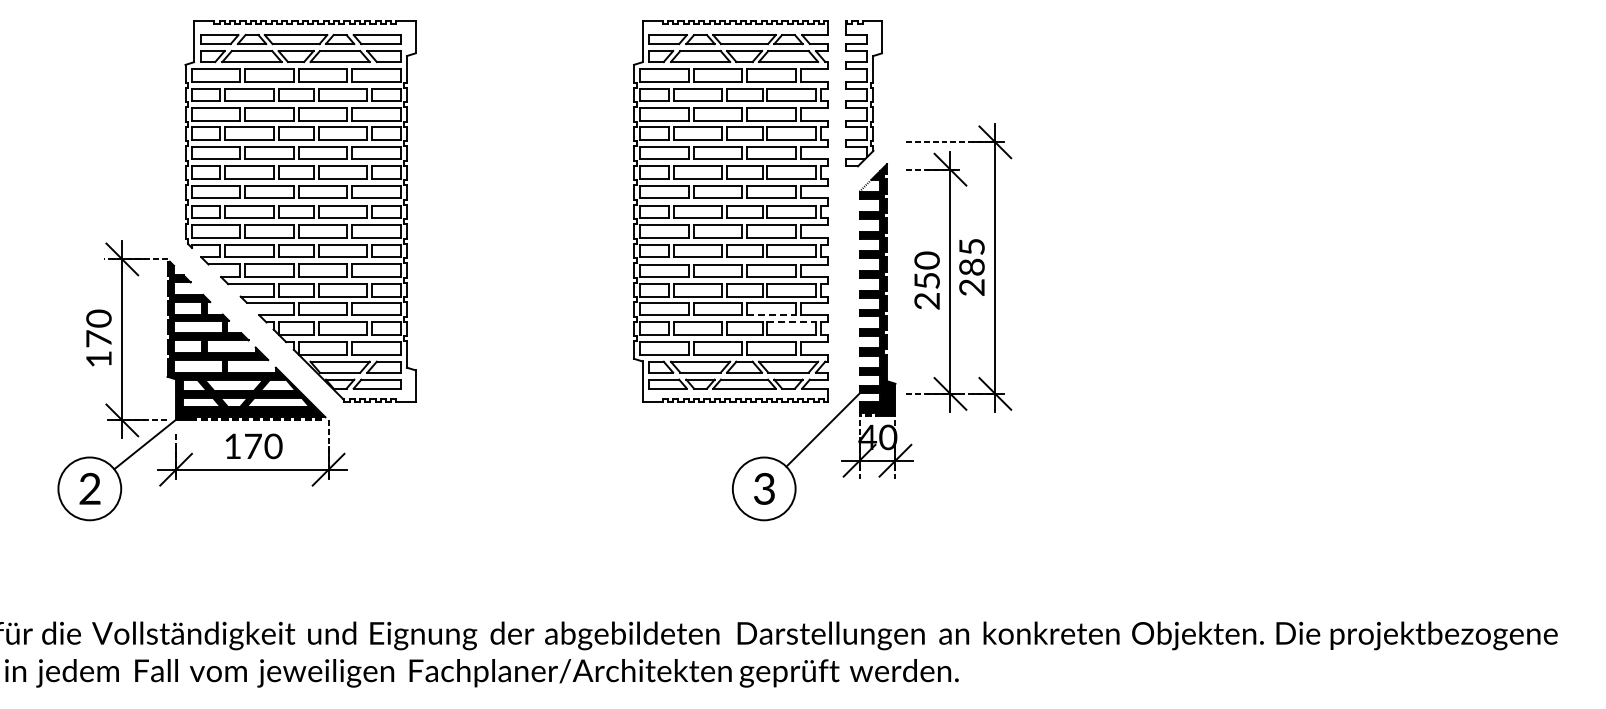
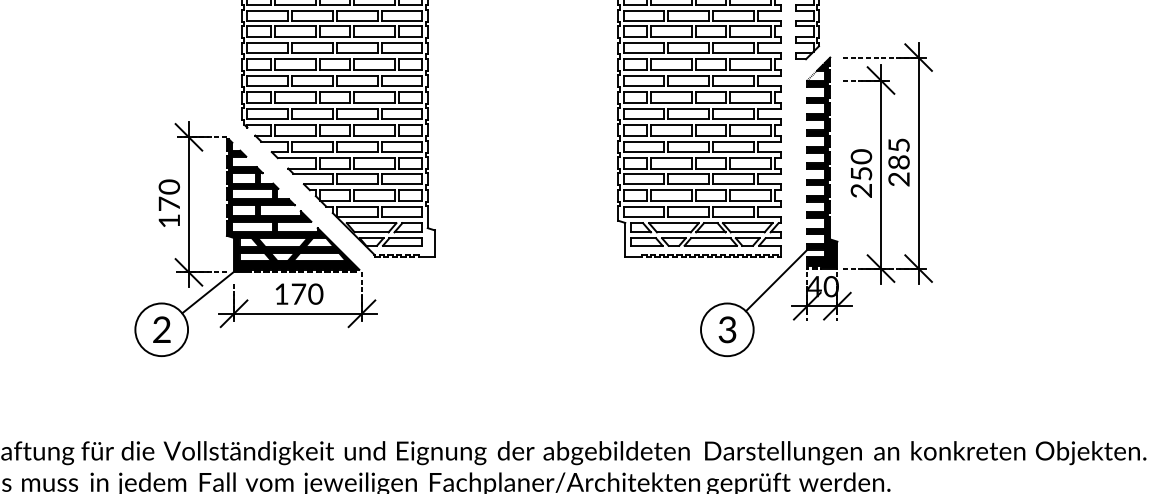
part: (959, 267) -> (888, 162), moved
line: (771, 315) -> (733, 184), dashed -> solid
line: (792, 322) -> (751, 190), dashed -> solid

